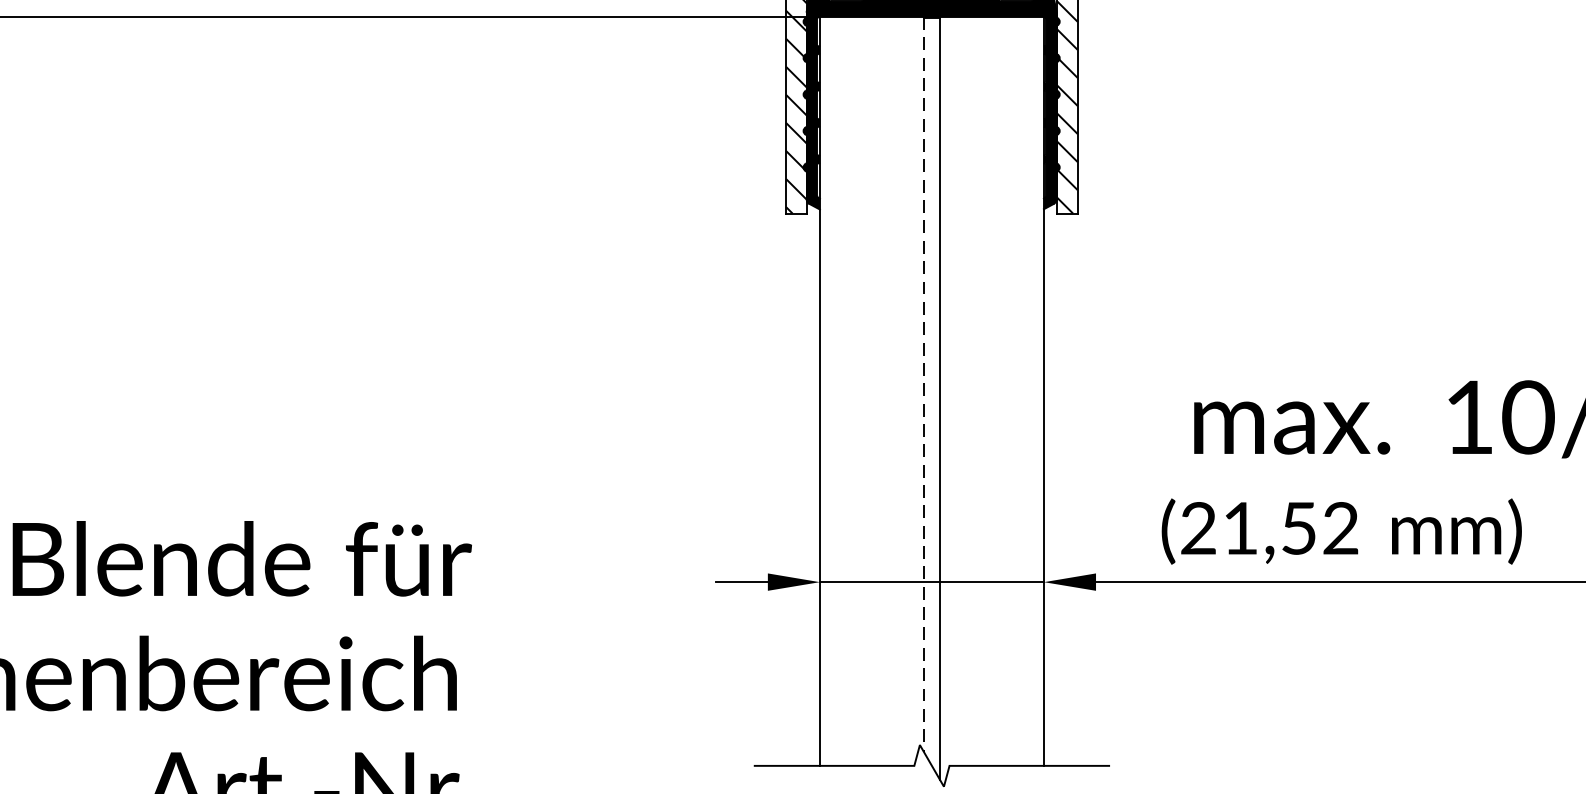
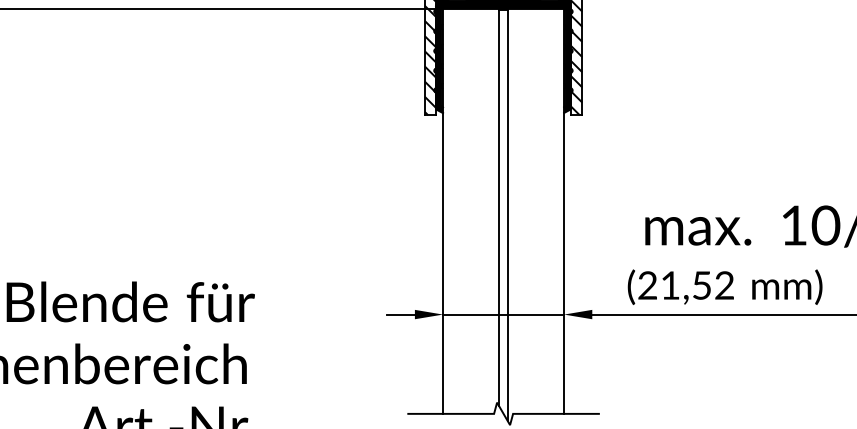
line: (924, 384) -> (499, 207), dashed -> solid

